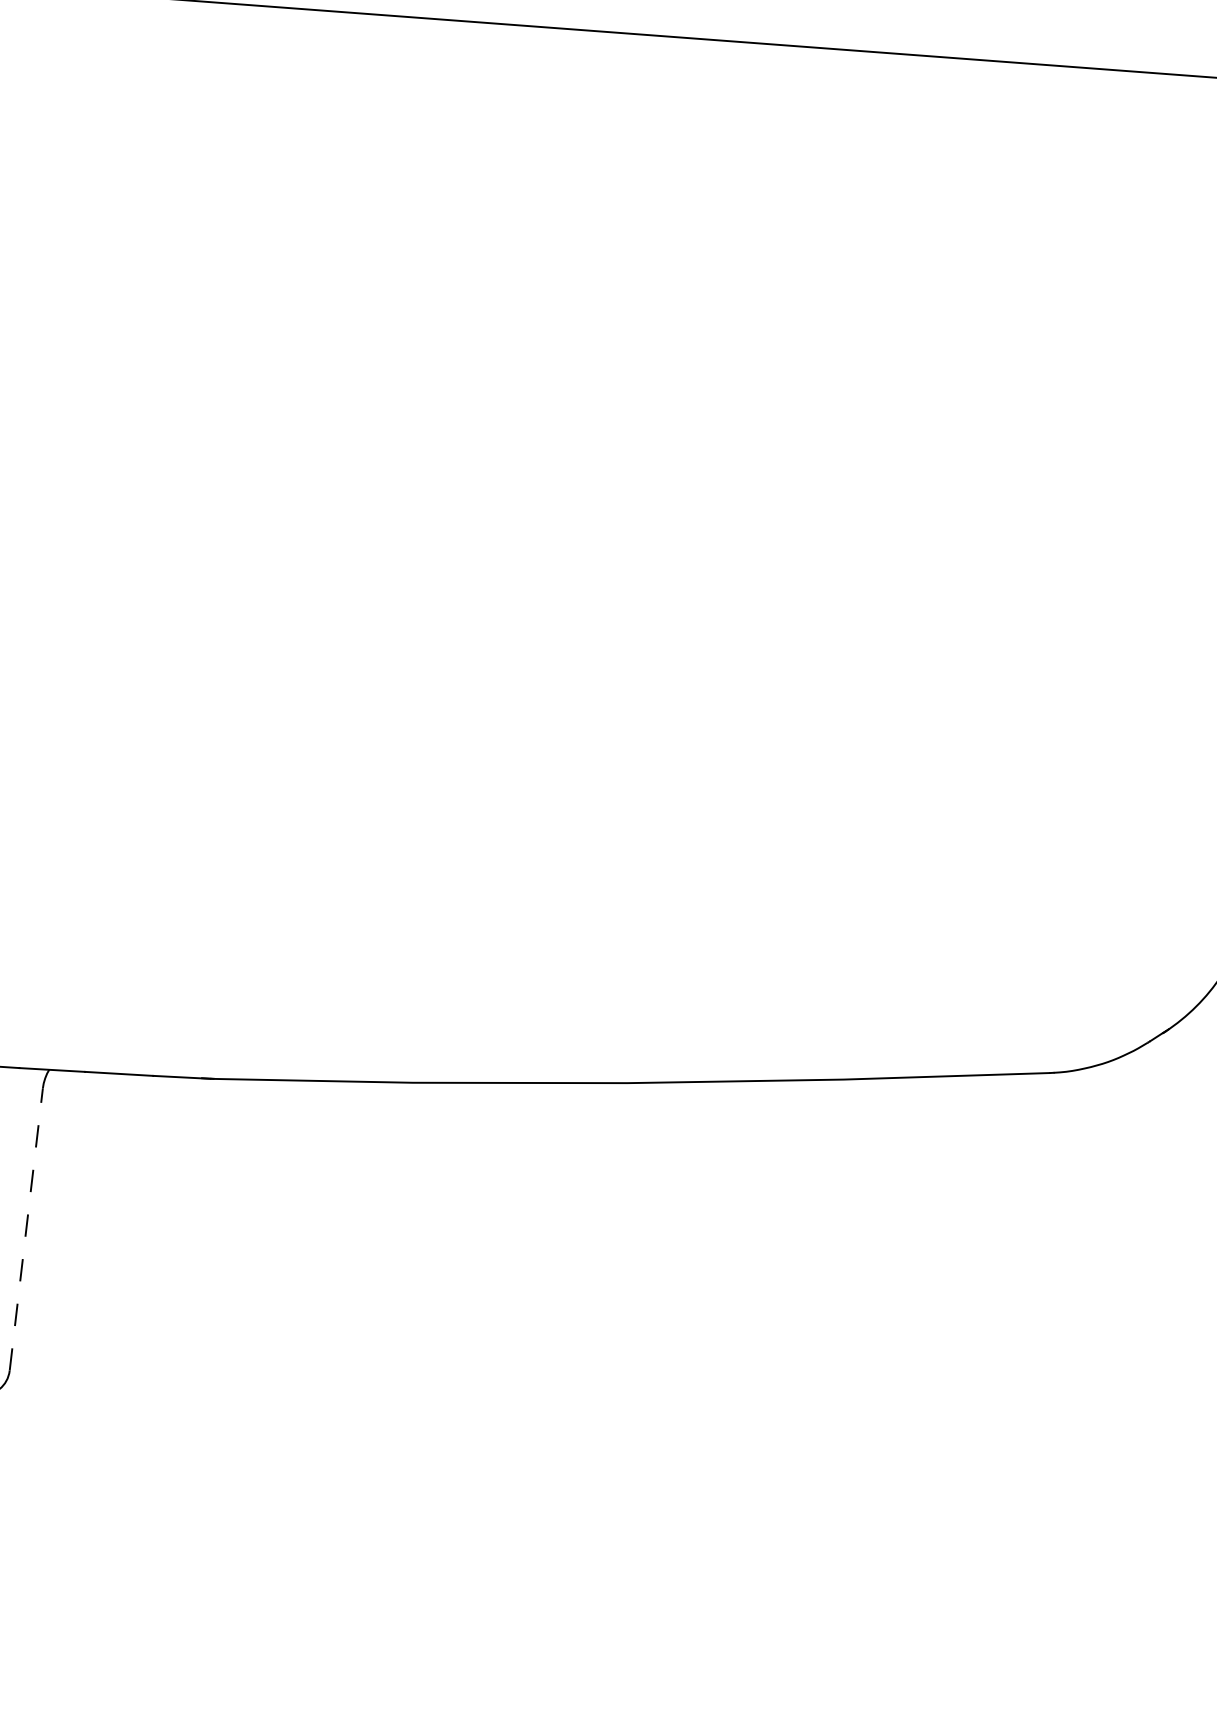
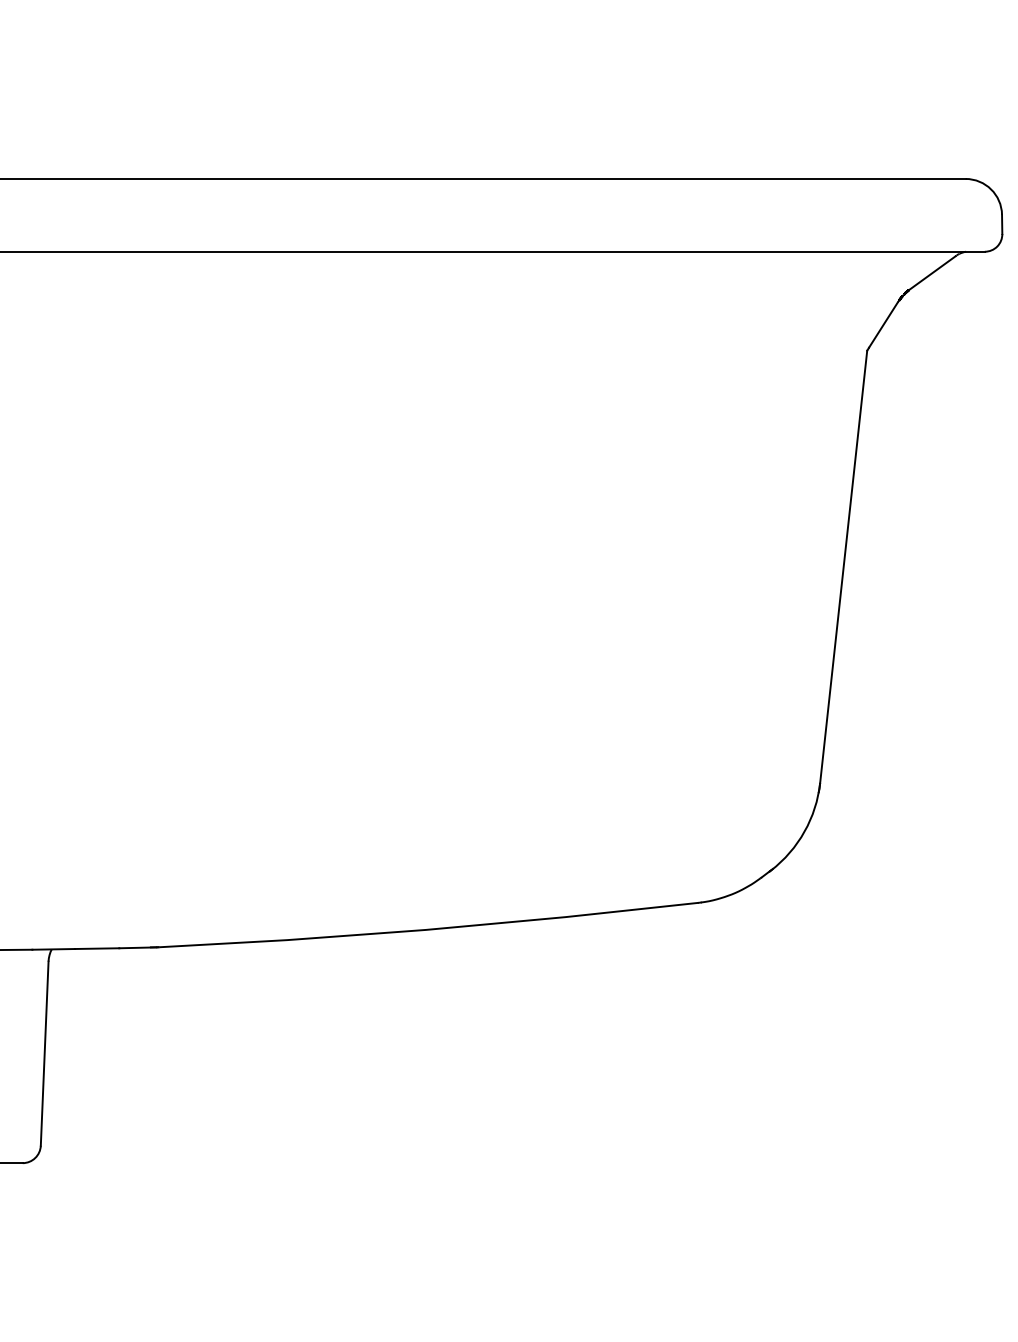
line: (26, 1229) -> (44, 1053), dashed -> solid

